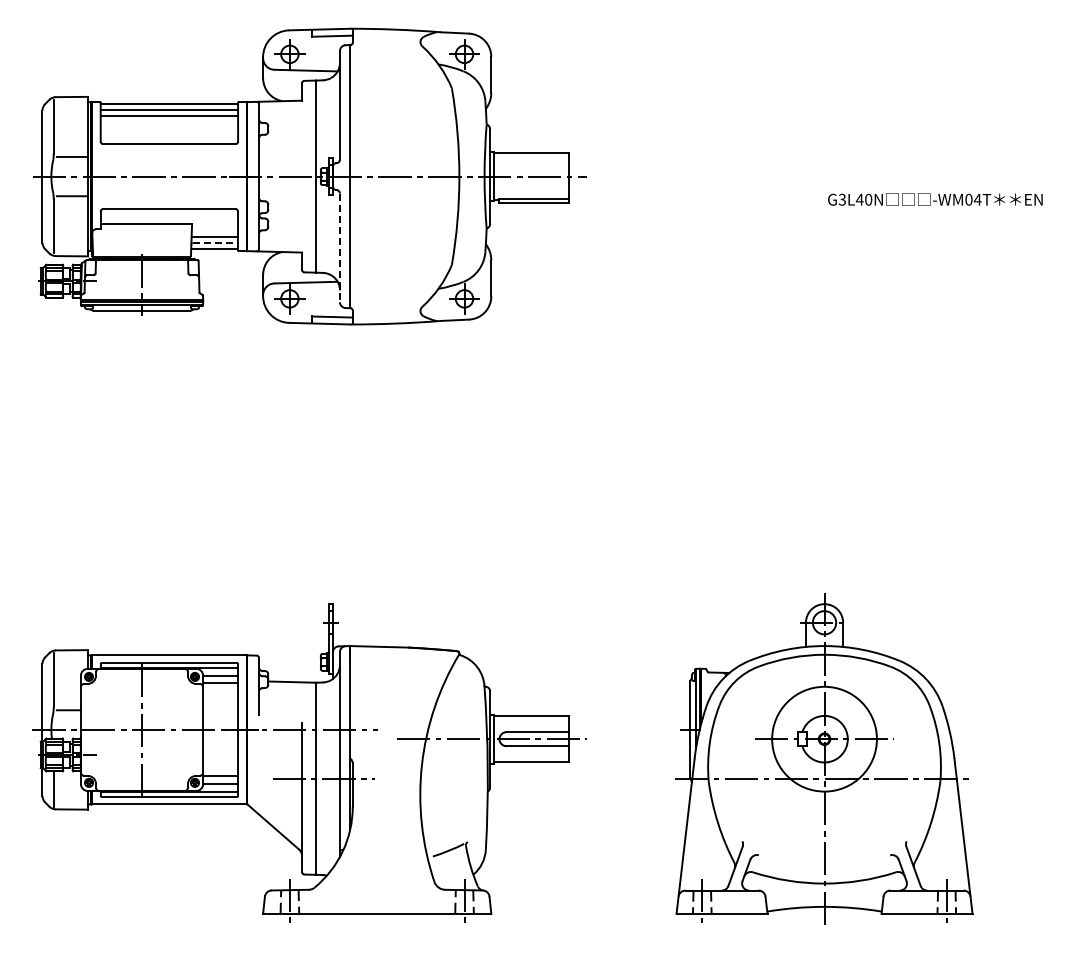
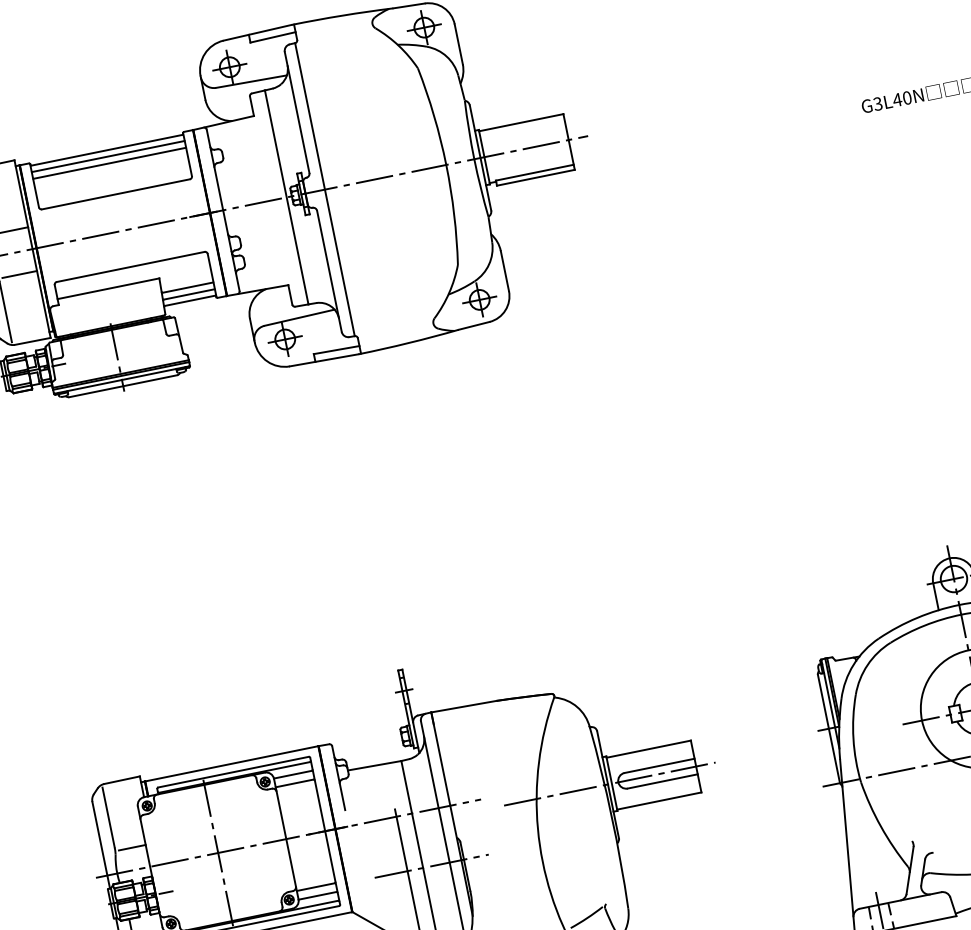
line: (215, 243) -> (189, 294), dashed -> solid
line: (339, 248) -> (329, 272), dashed -> solid

